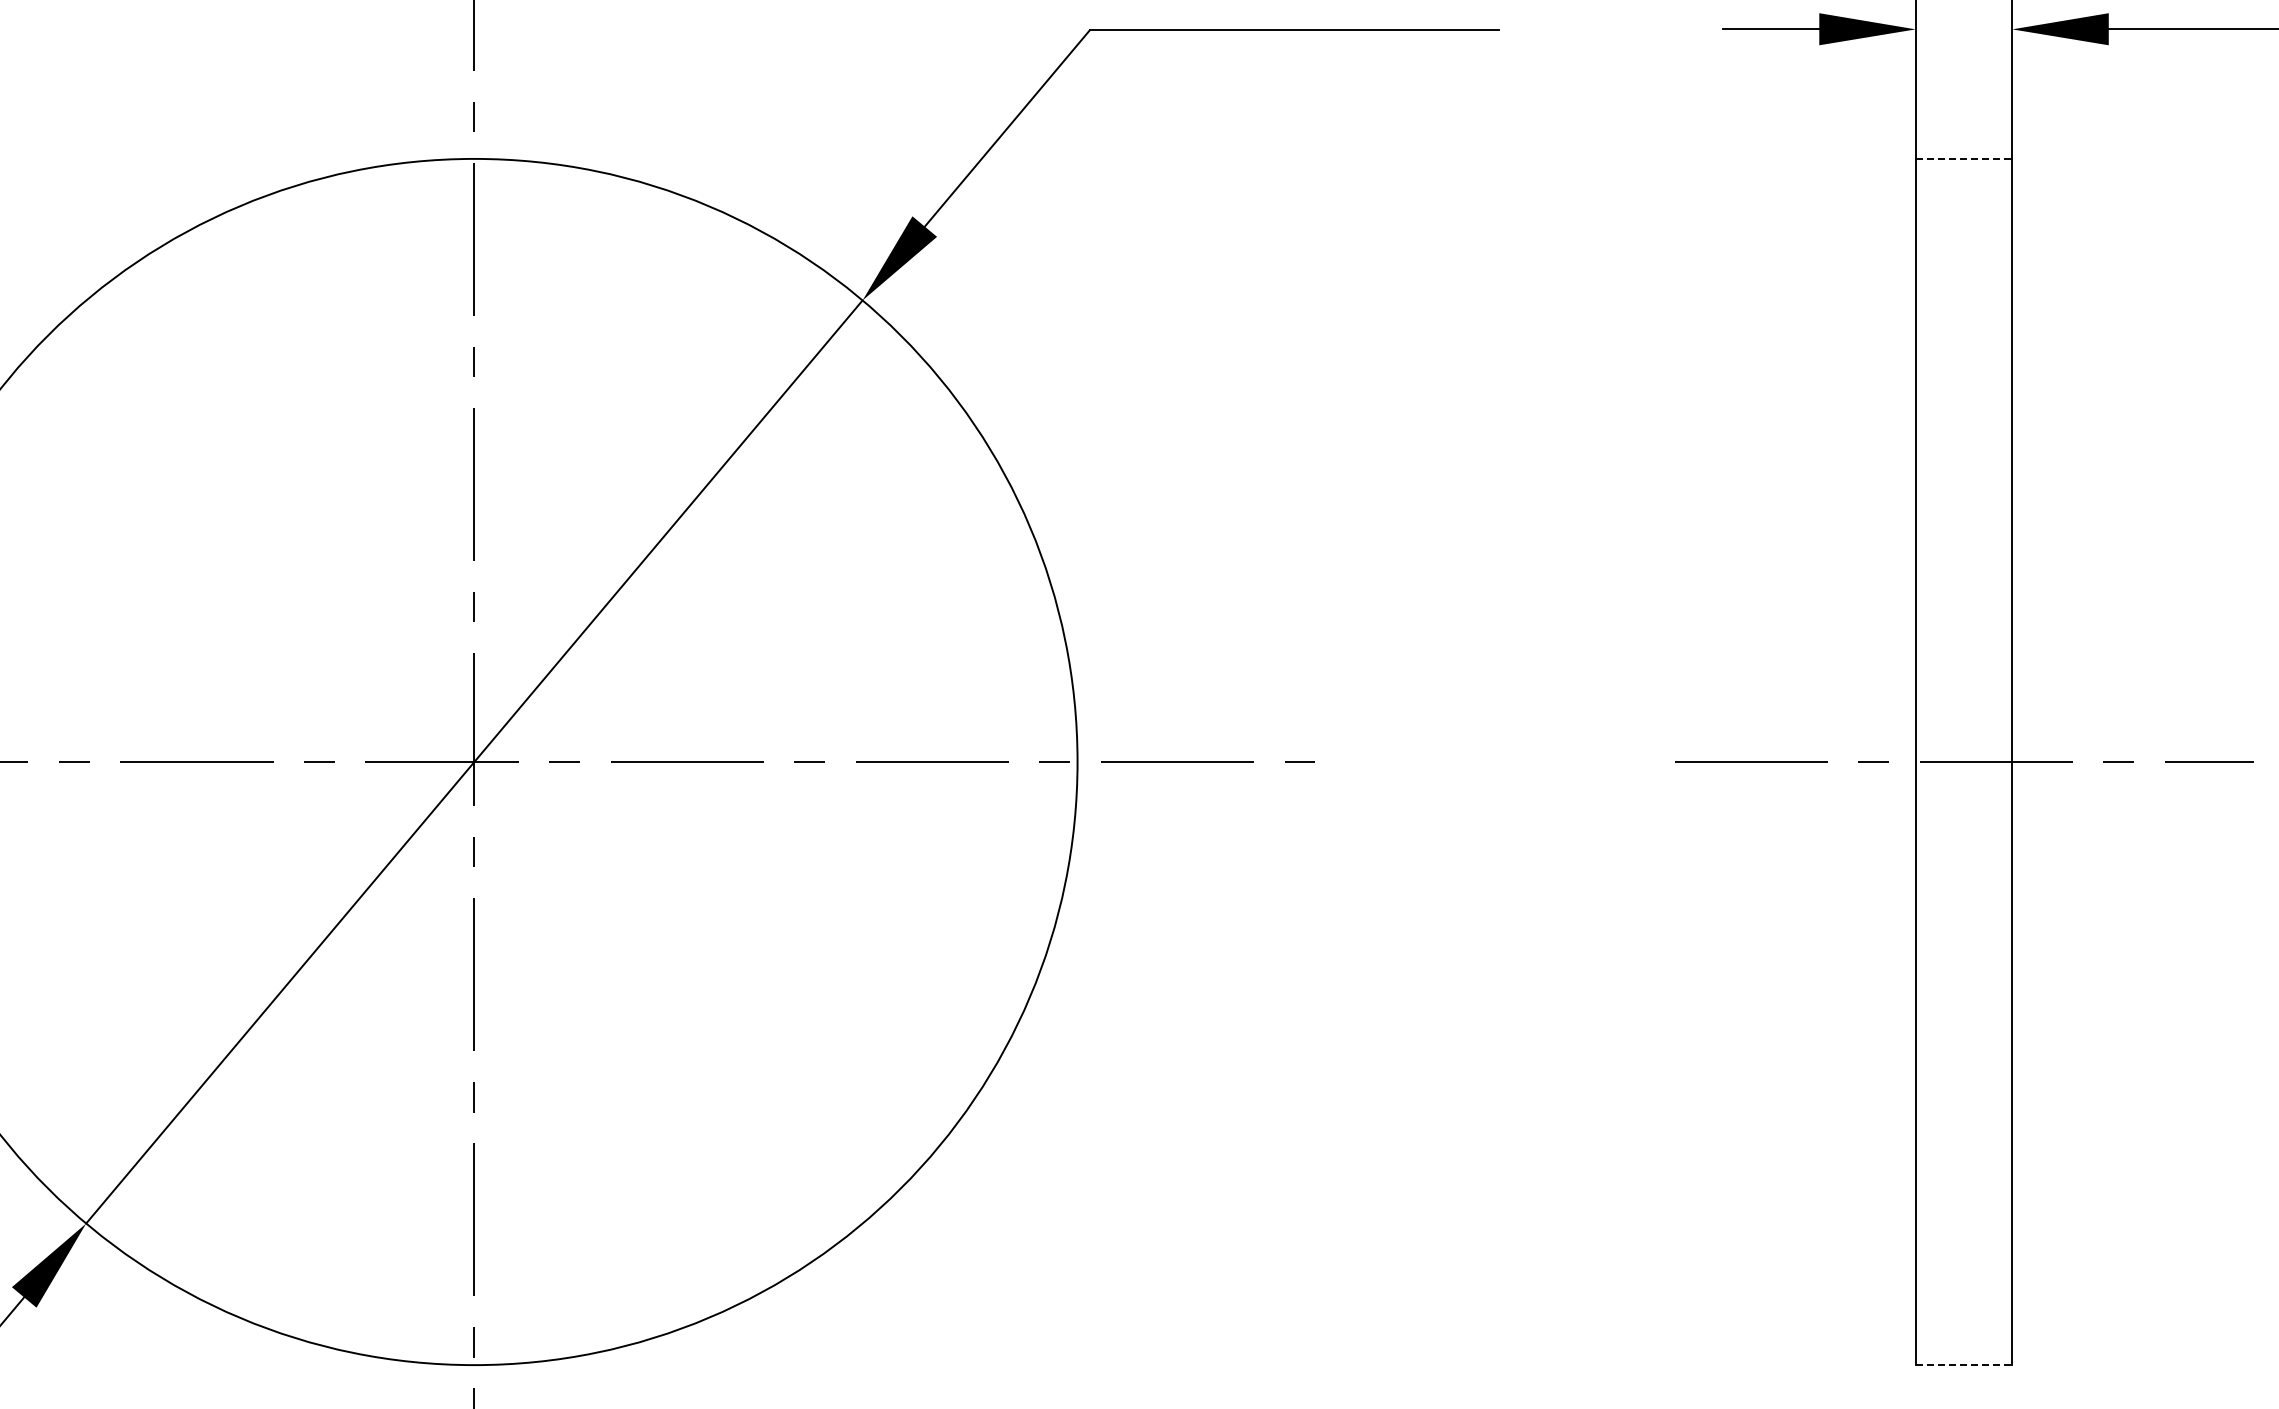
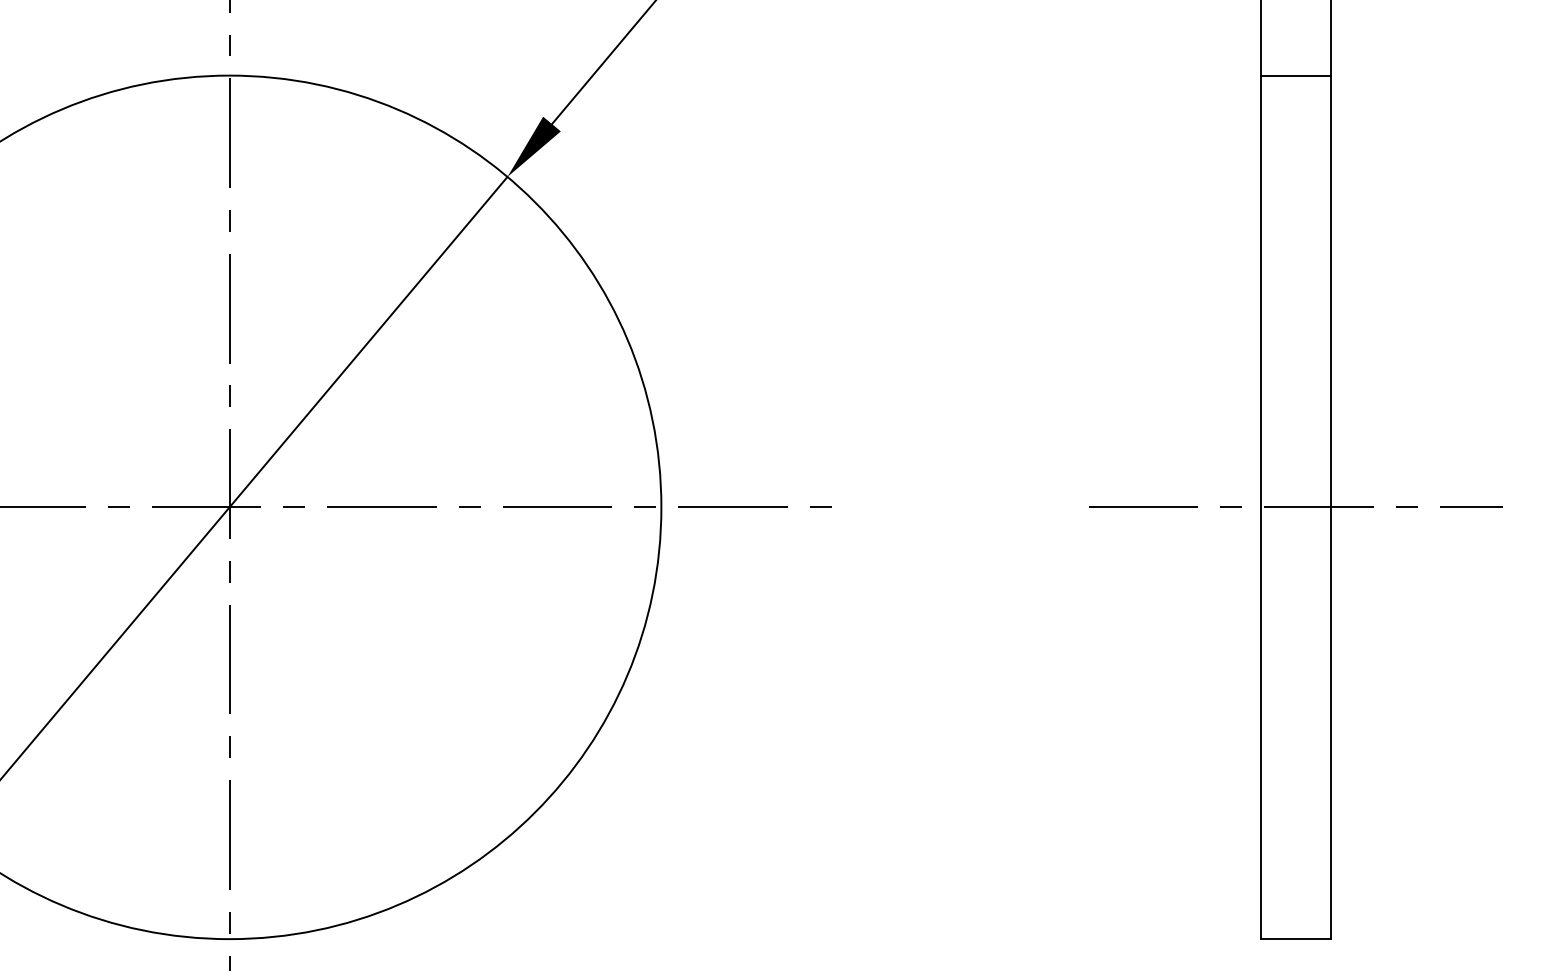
line: (1964, 158) -> (1296, 75), dashed -> solid
line: (1964, 1365) -> (1296, 939), dashed -> solid

